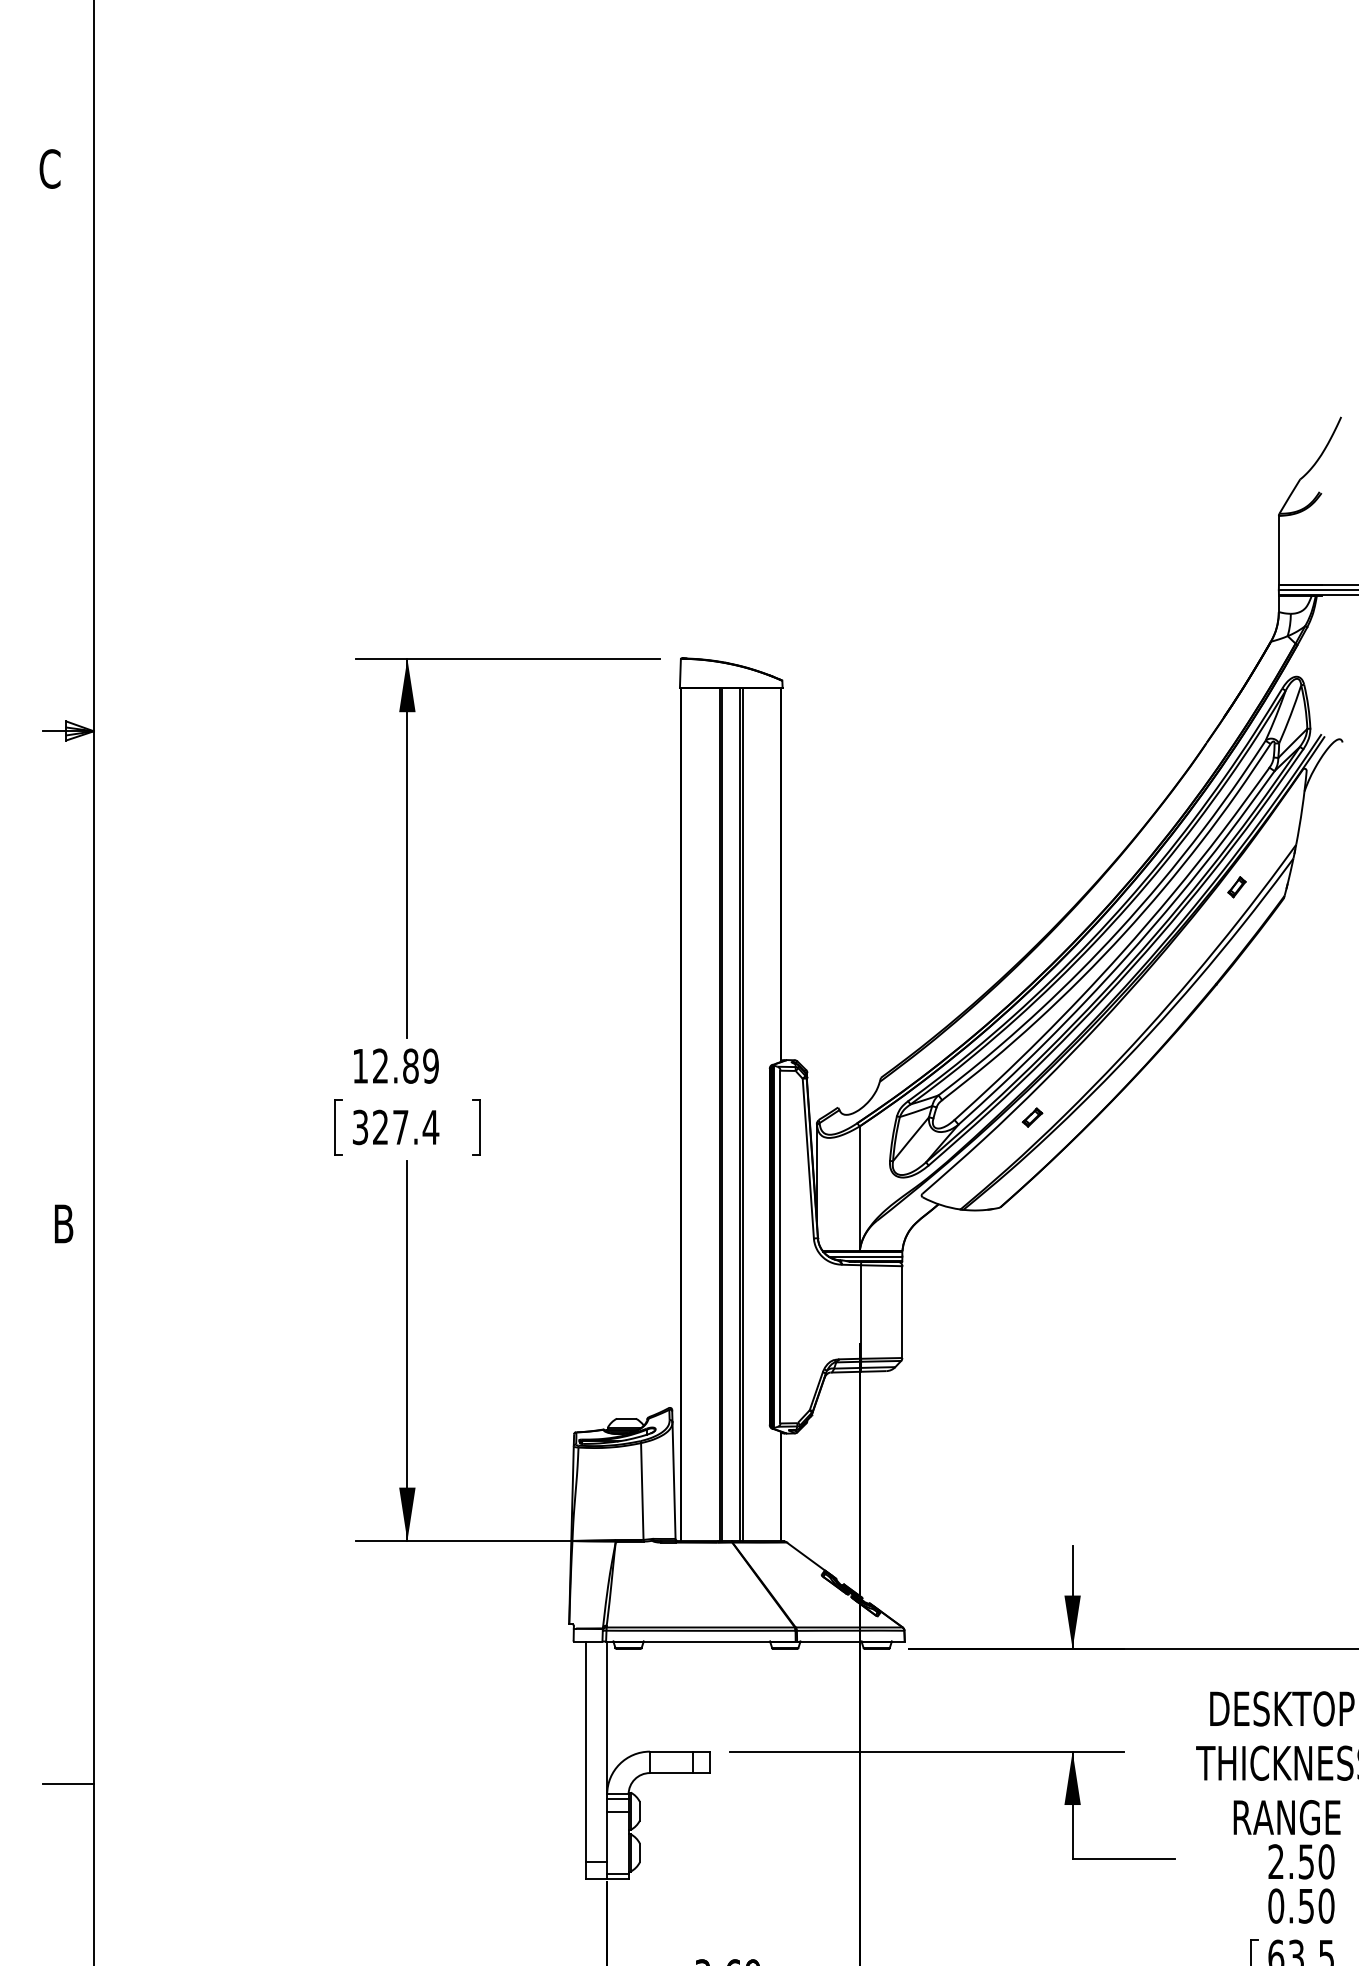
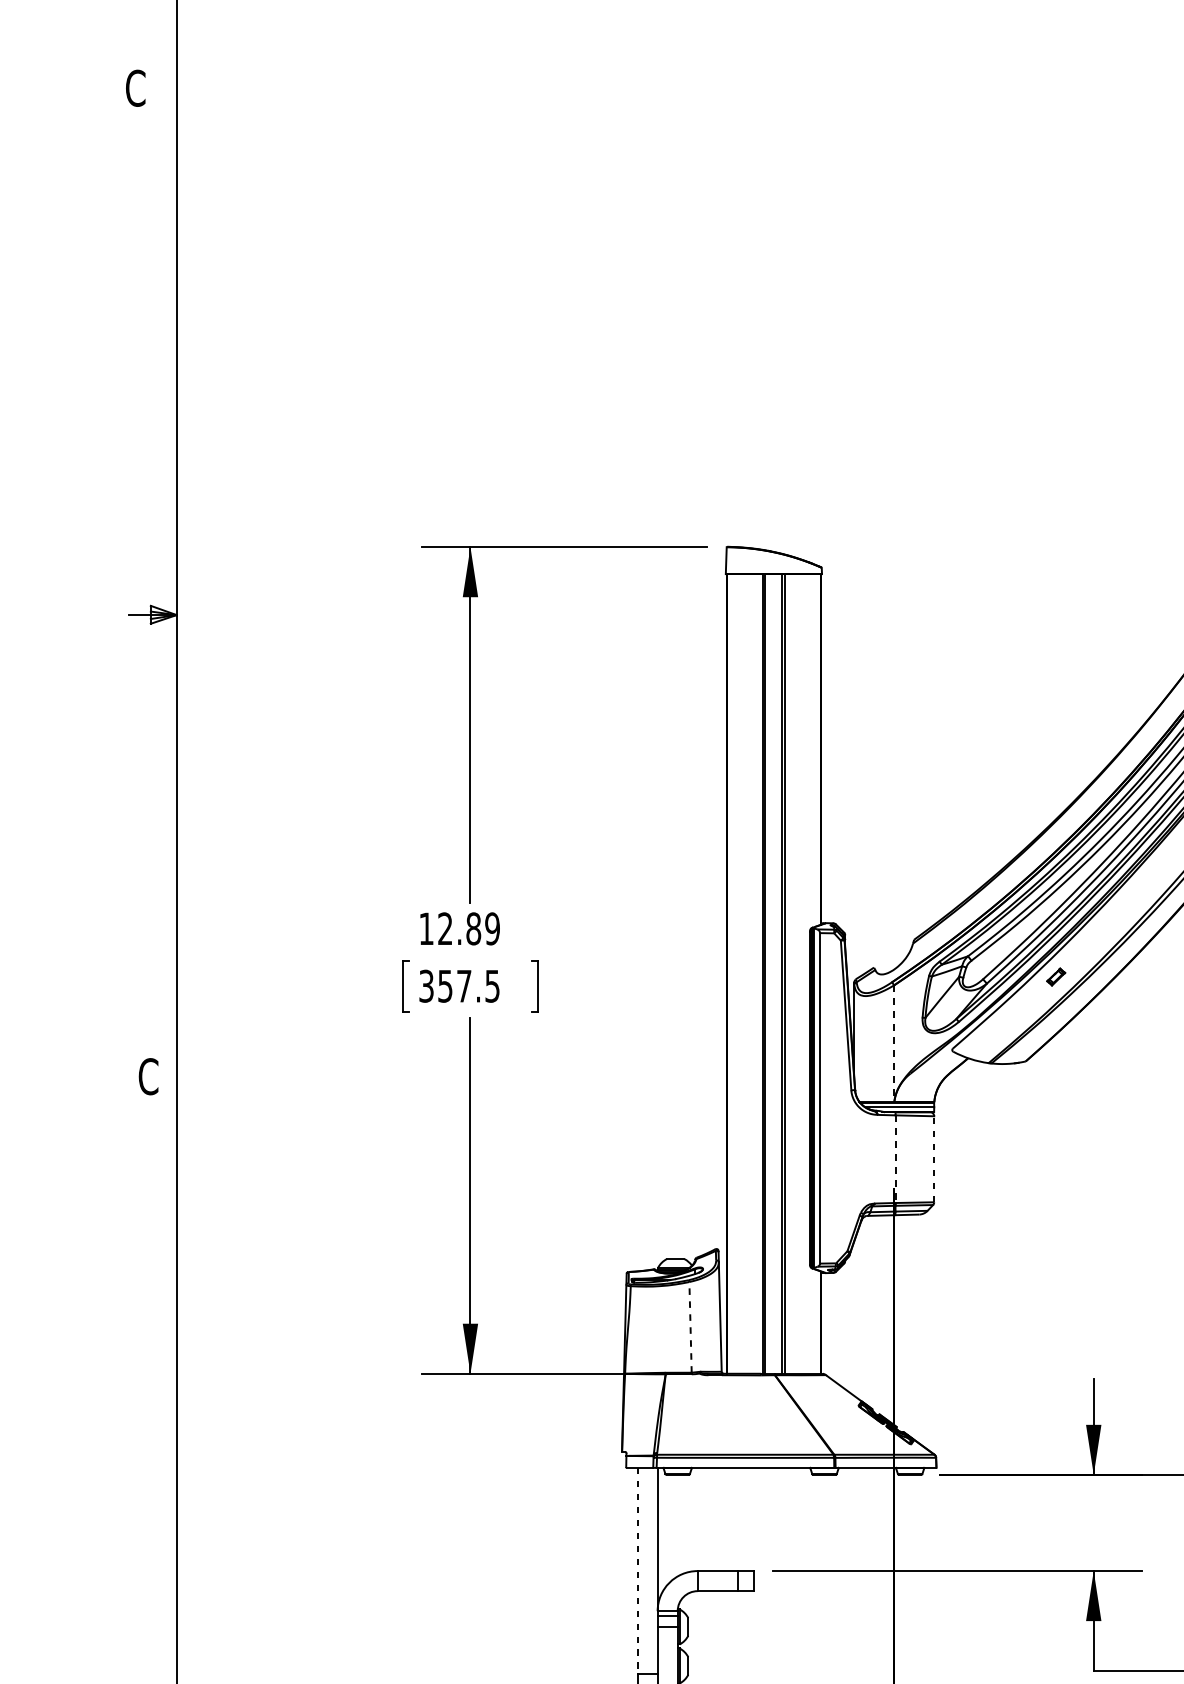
text: (406, 1127) -> (469, 986), 327.4 -> 357.5
line: (859, 1189) -> (894, 1044), solid -> dashed
text: (63, 1223) -> (148, 1076), B -> C
line: (861, 1312) -> (895, 1159), solid -> dashed
line: (902, 1312) -> (934, 1159), solid -> dashed
line: (642, 1490) -> (690, 1326), solid -> dashed
line: (585, 1751) -> (637, 1570), solid -> dashed
line: (67, 1783) -> (152, 1600), removed

